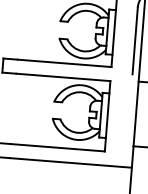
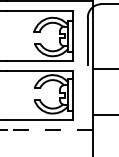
line: (70, 163) -> (49, 130), solid -> dashed

